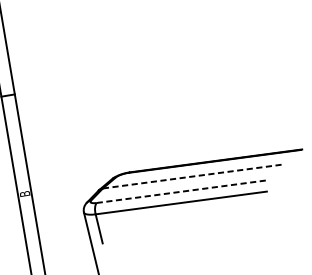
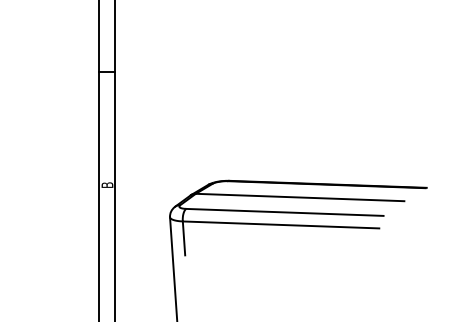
line: (194, 176) -> (300, 197), dashed -> solid
line: (182, 191) -> (284, 212), dashed -> solid

